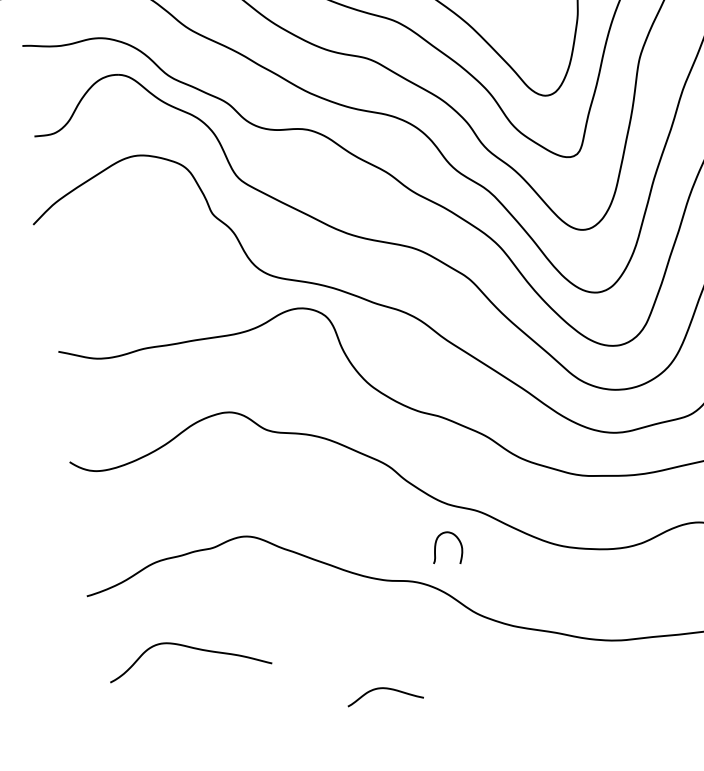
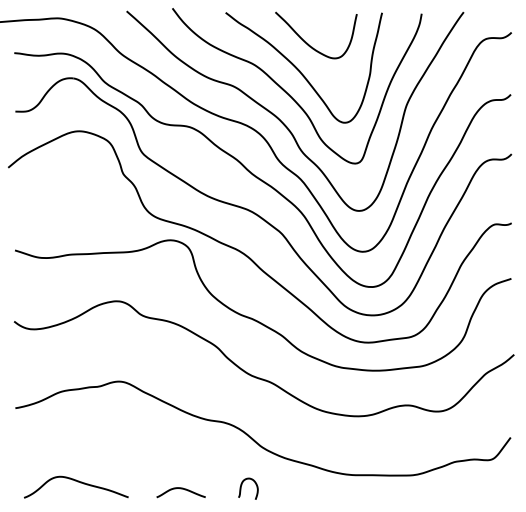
curve: (437, 544) -> (242, 485), moved
curve: (190, 649) -> (77, 482), moved
curve: (383, 690) -> (180, 489), moved

